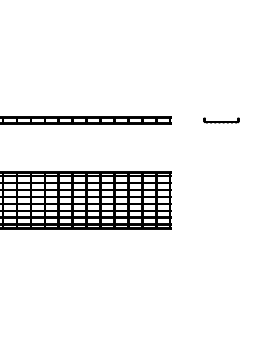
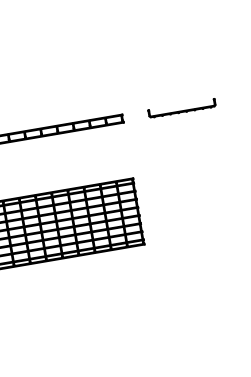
part: (221, 120) -> (181, 108), size x1.67

